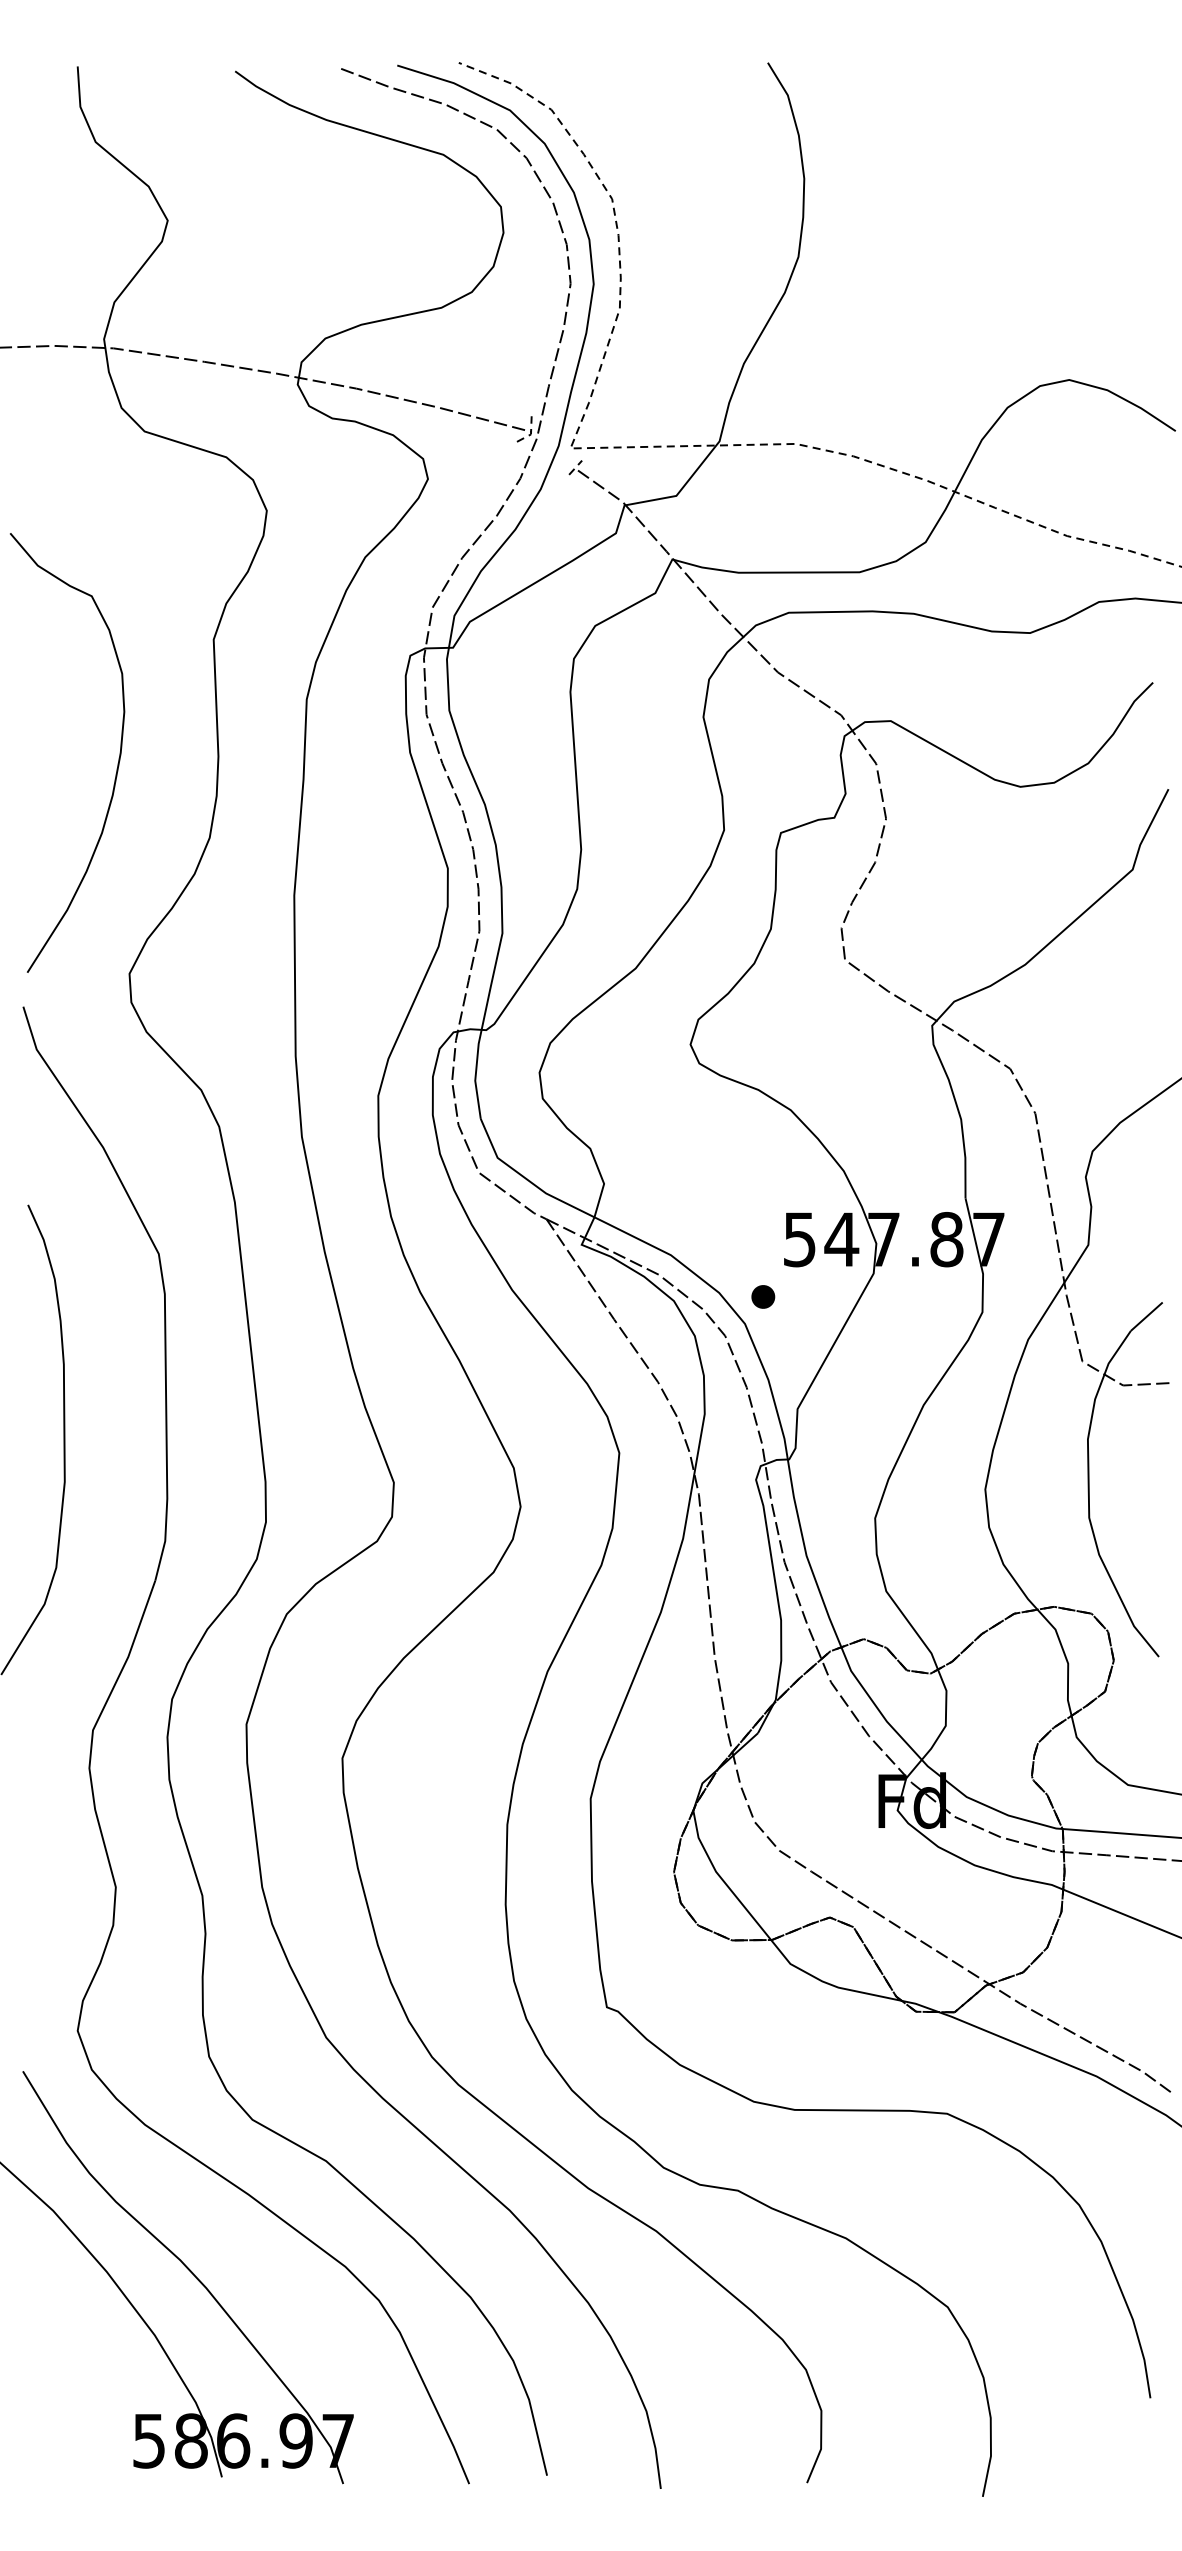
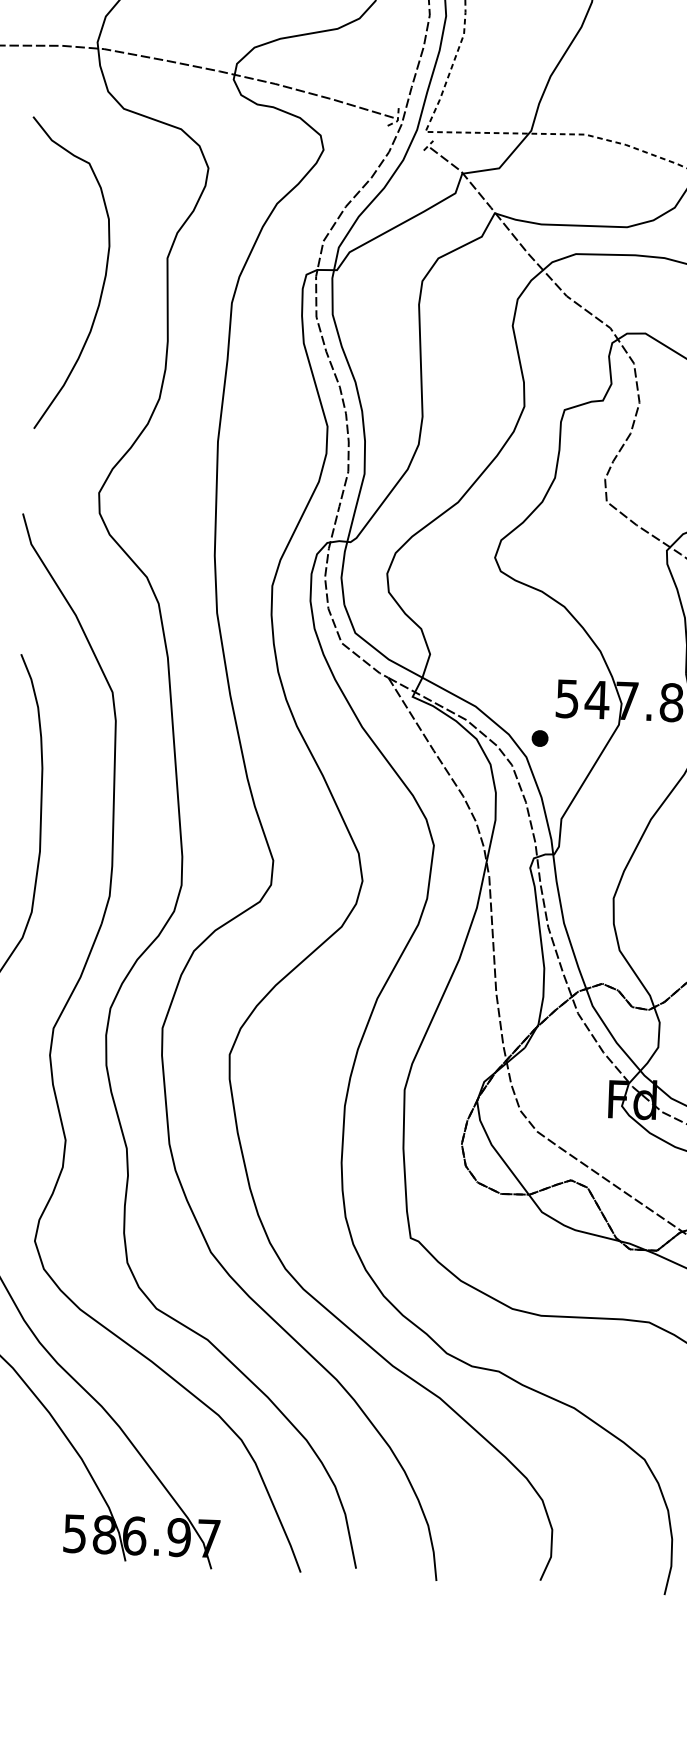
curve: (117, 763) -> (103, 282), moved

